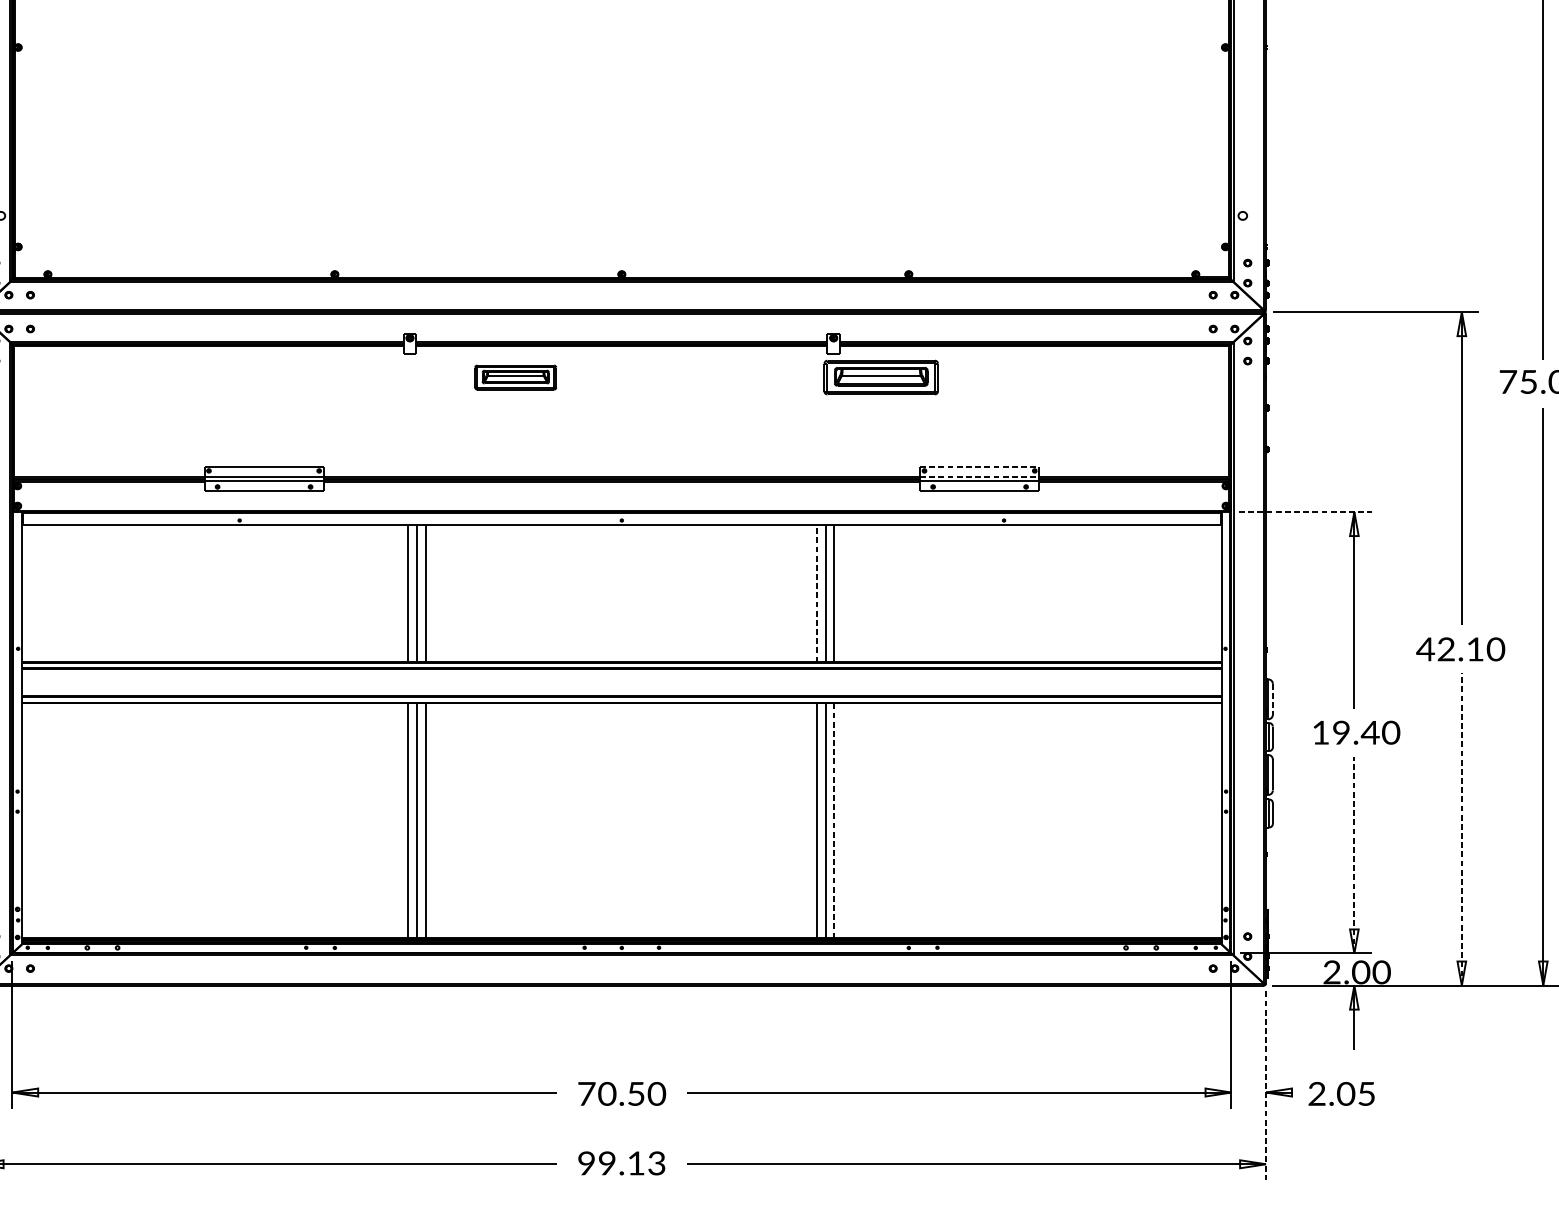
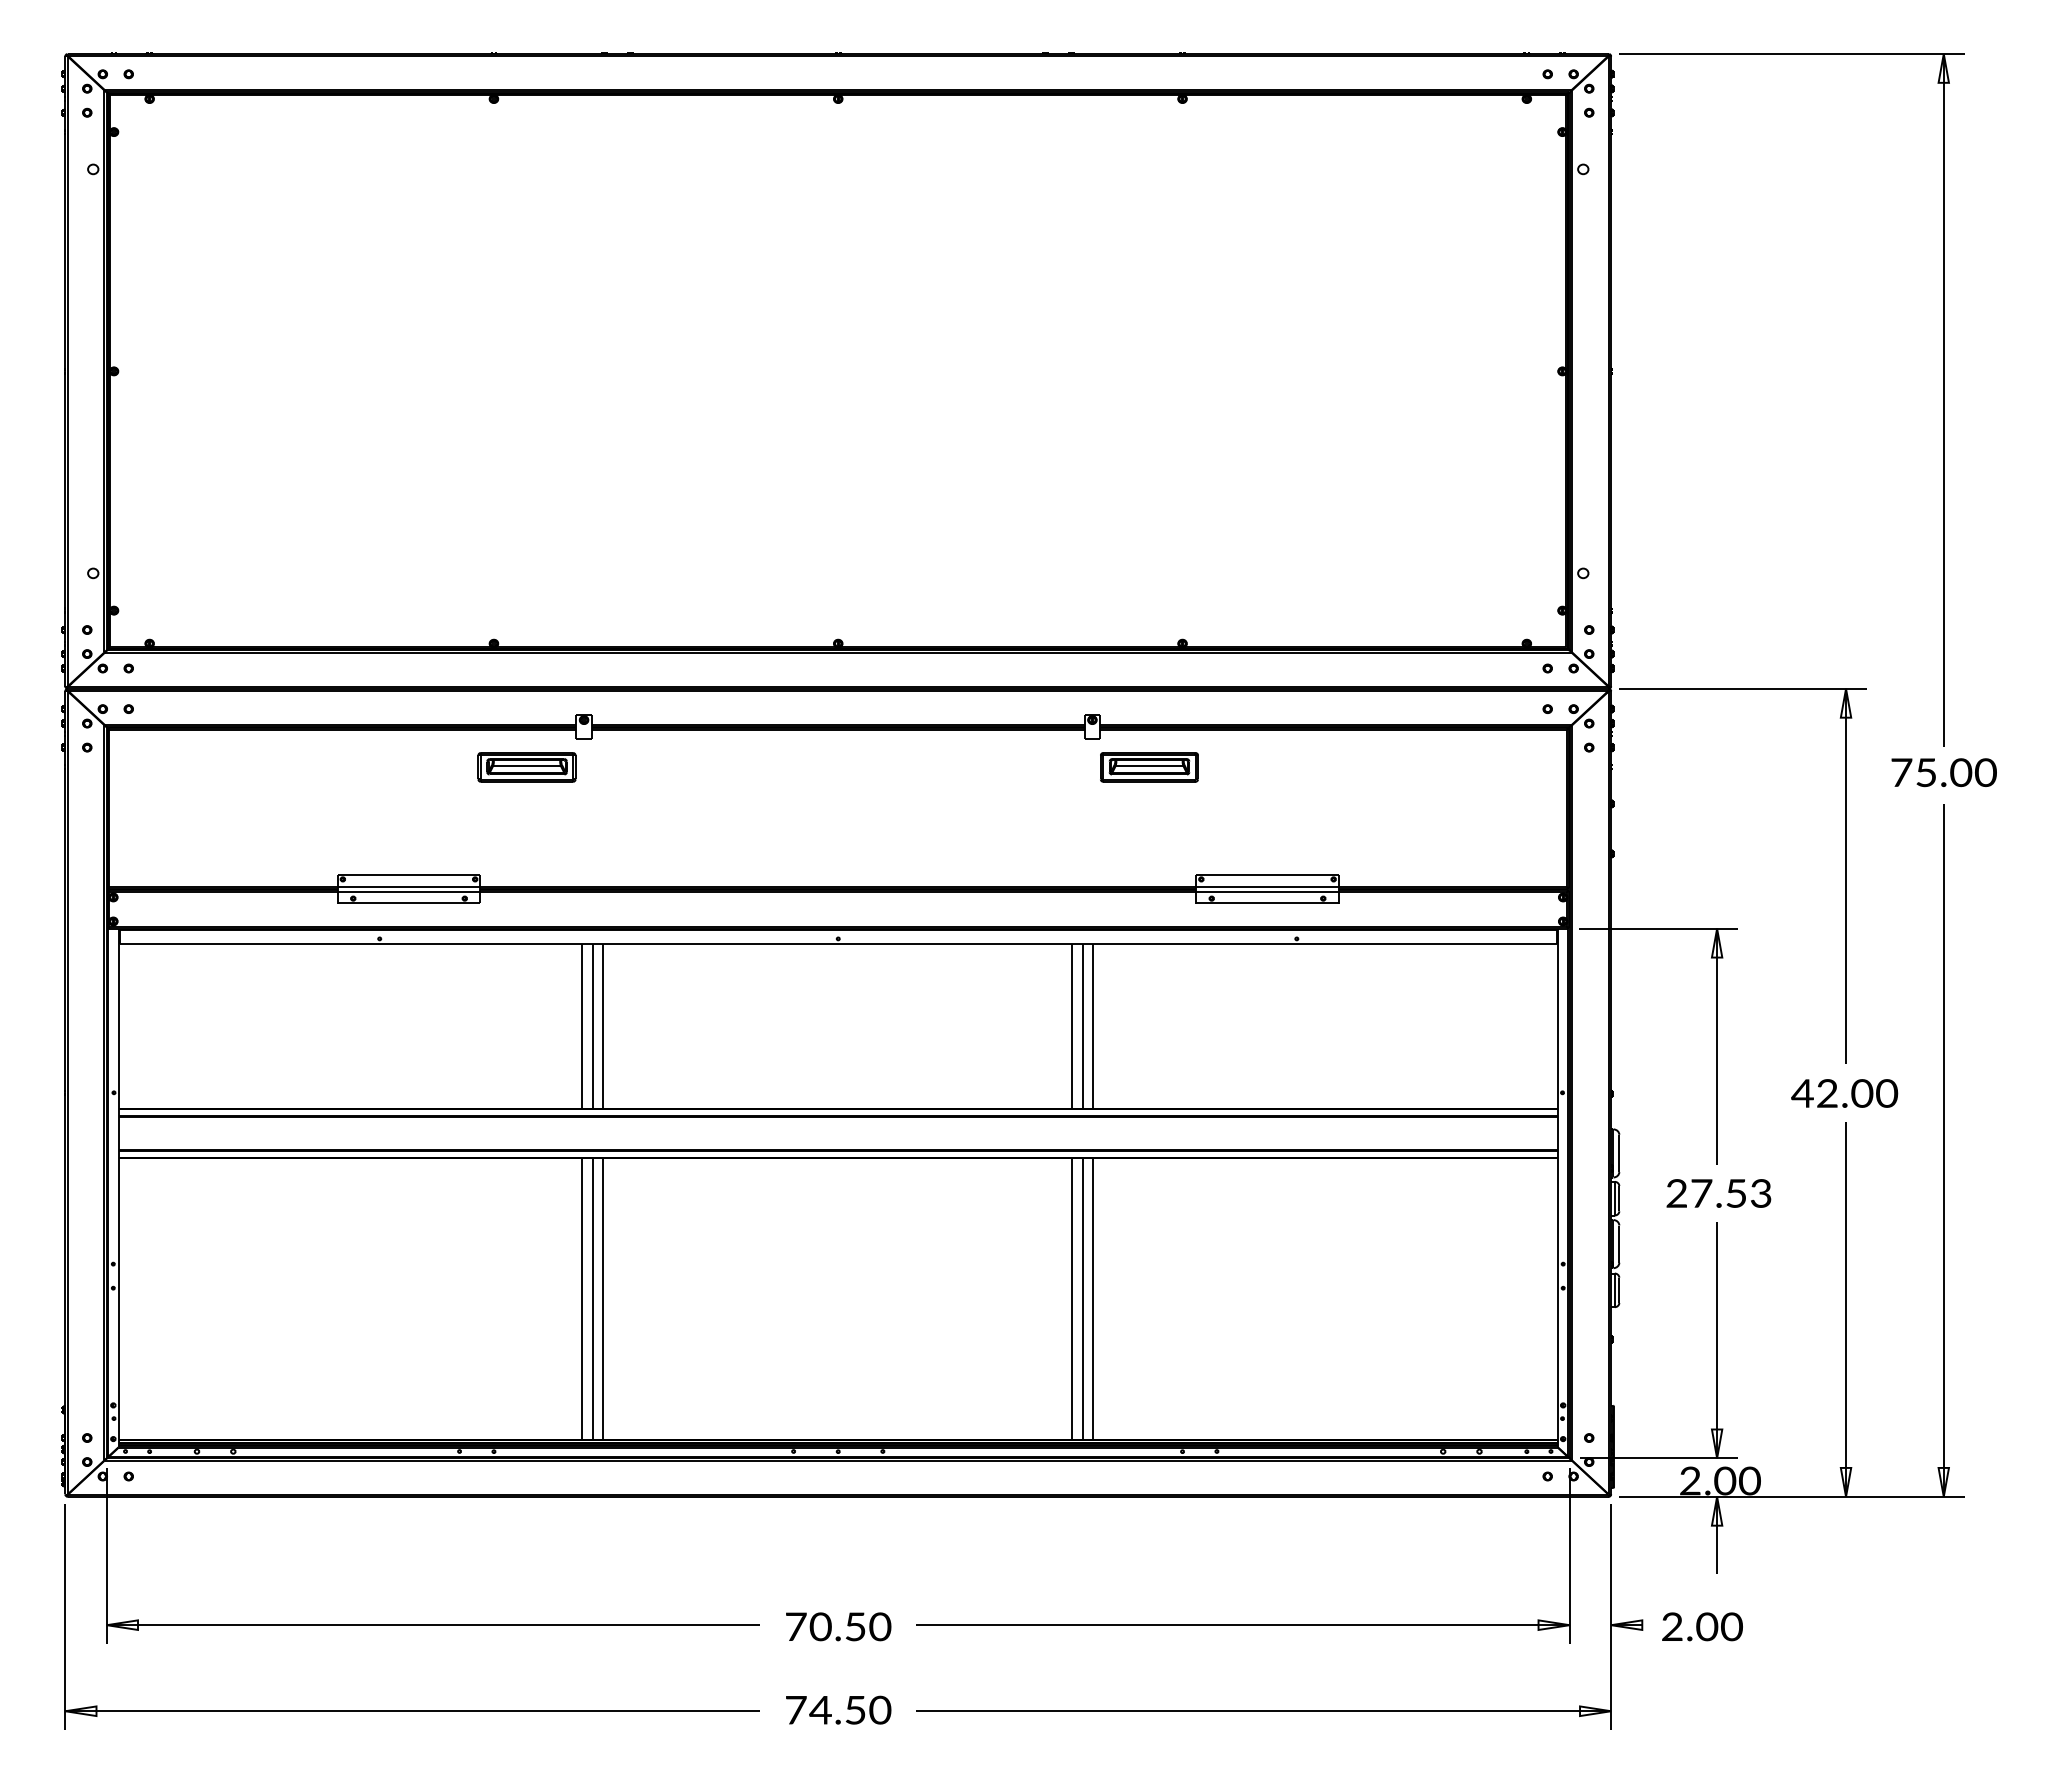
part: (515, 377) -> (526, 767), moved
part: (881, 377) -> (1149, 767), size x0.71
line: (979, 466) -> (1267, 874), dashed -> solid
line: (979, 476) -> (1267, 886), dashed -> solid
line: (1305, 511) -> (1658, 928), dashed -> solid
line: (817, 593) -> (1072, 1026), dashed -> solid
text: (1475, 649) -> (1862, 1093), 42.10 -> 42.00
line: (1273, 699) -> (1619, 1153), dashed -> solid
text: (1356, 732) -> (1719, 1193), 19.40 -> 27.53
line: (834, 821) -> (1093, 1299), dashed -> solid
line: (1462, 829) -> (1846, 1309), dashed -> solid
line: (1354, 855) -> (1717, 1340), dashed -> solid
line: (1266, 1086) -> (1611, 1617), dashed -> solid
text: (1366, 1093) -> (1731, 1626), 2.05 -> 2.00
text: (622, 1162) -> (838, 1709), 99.13 -> 74.50

